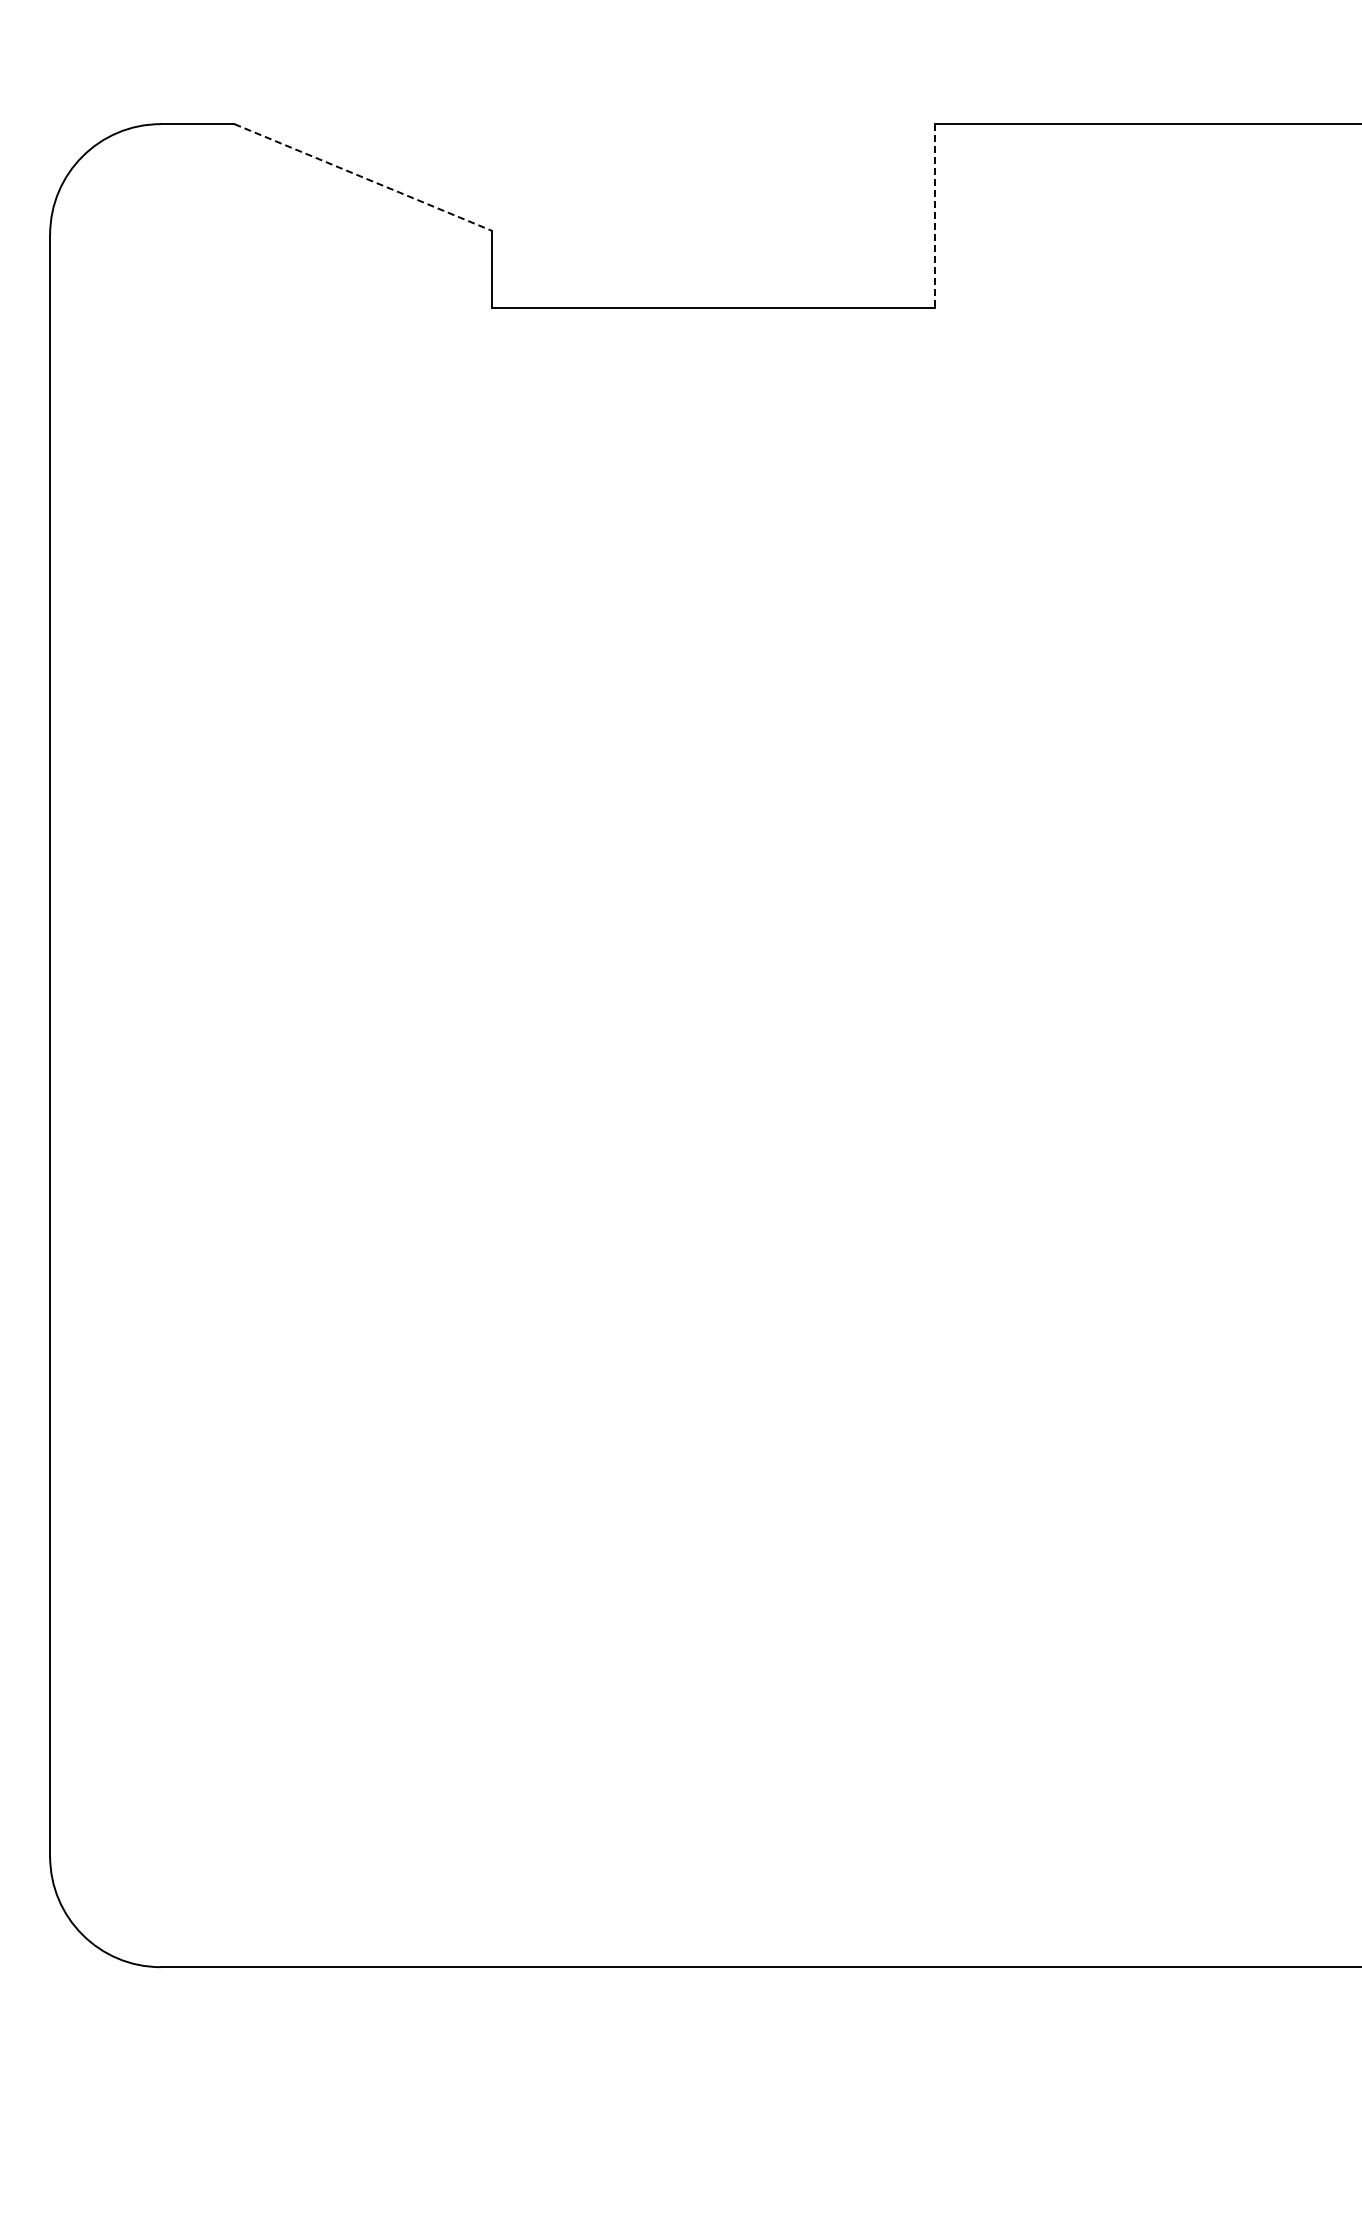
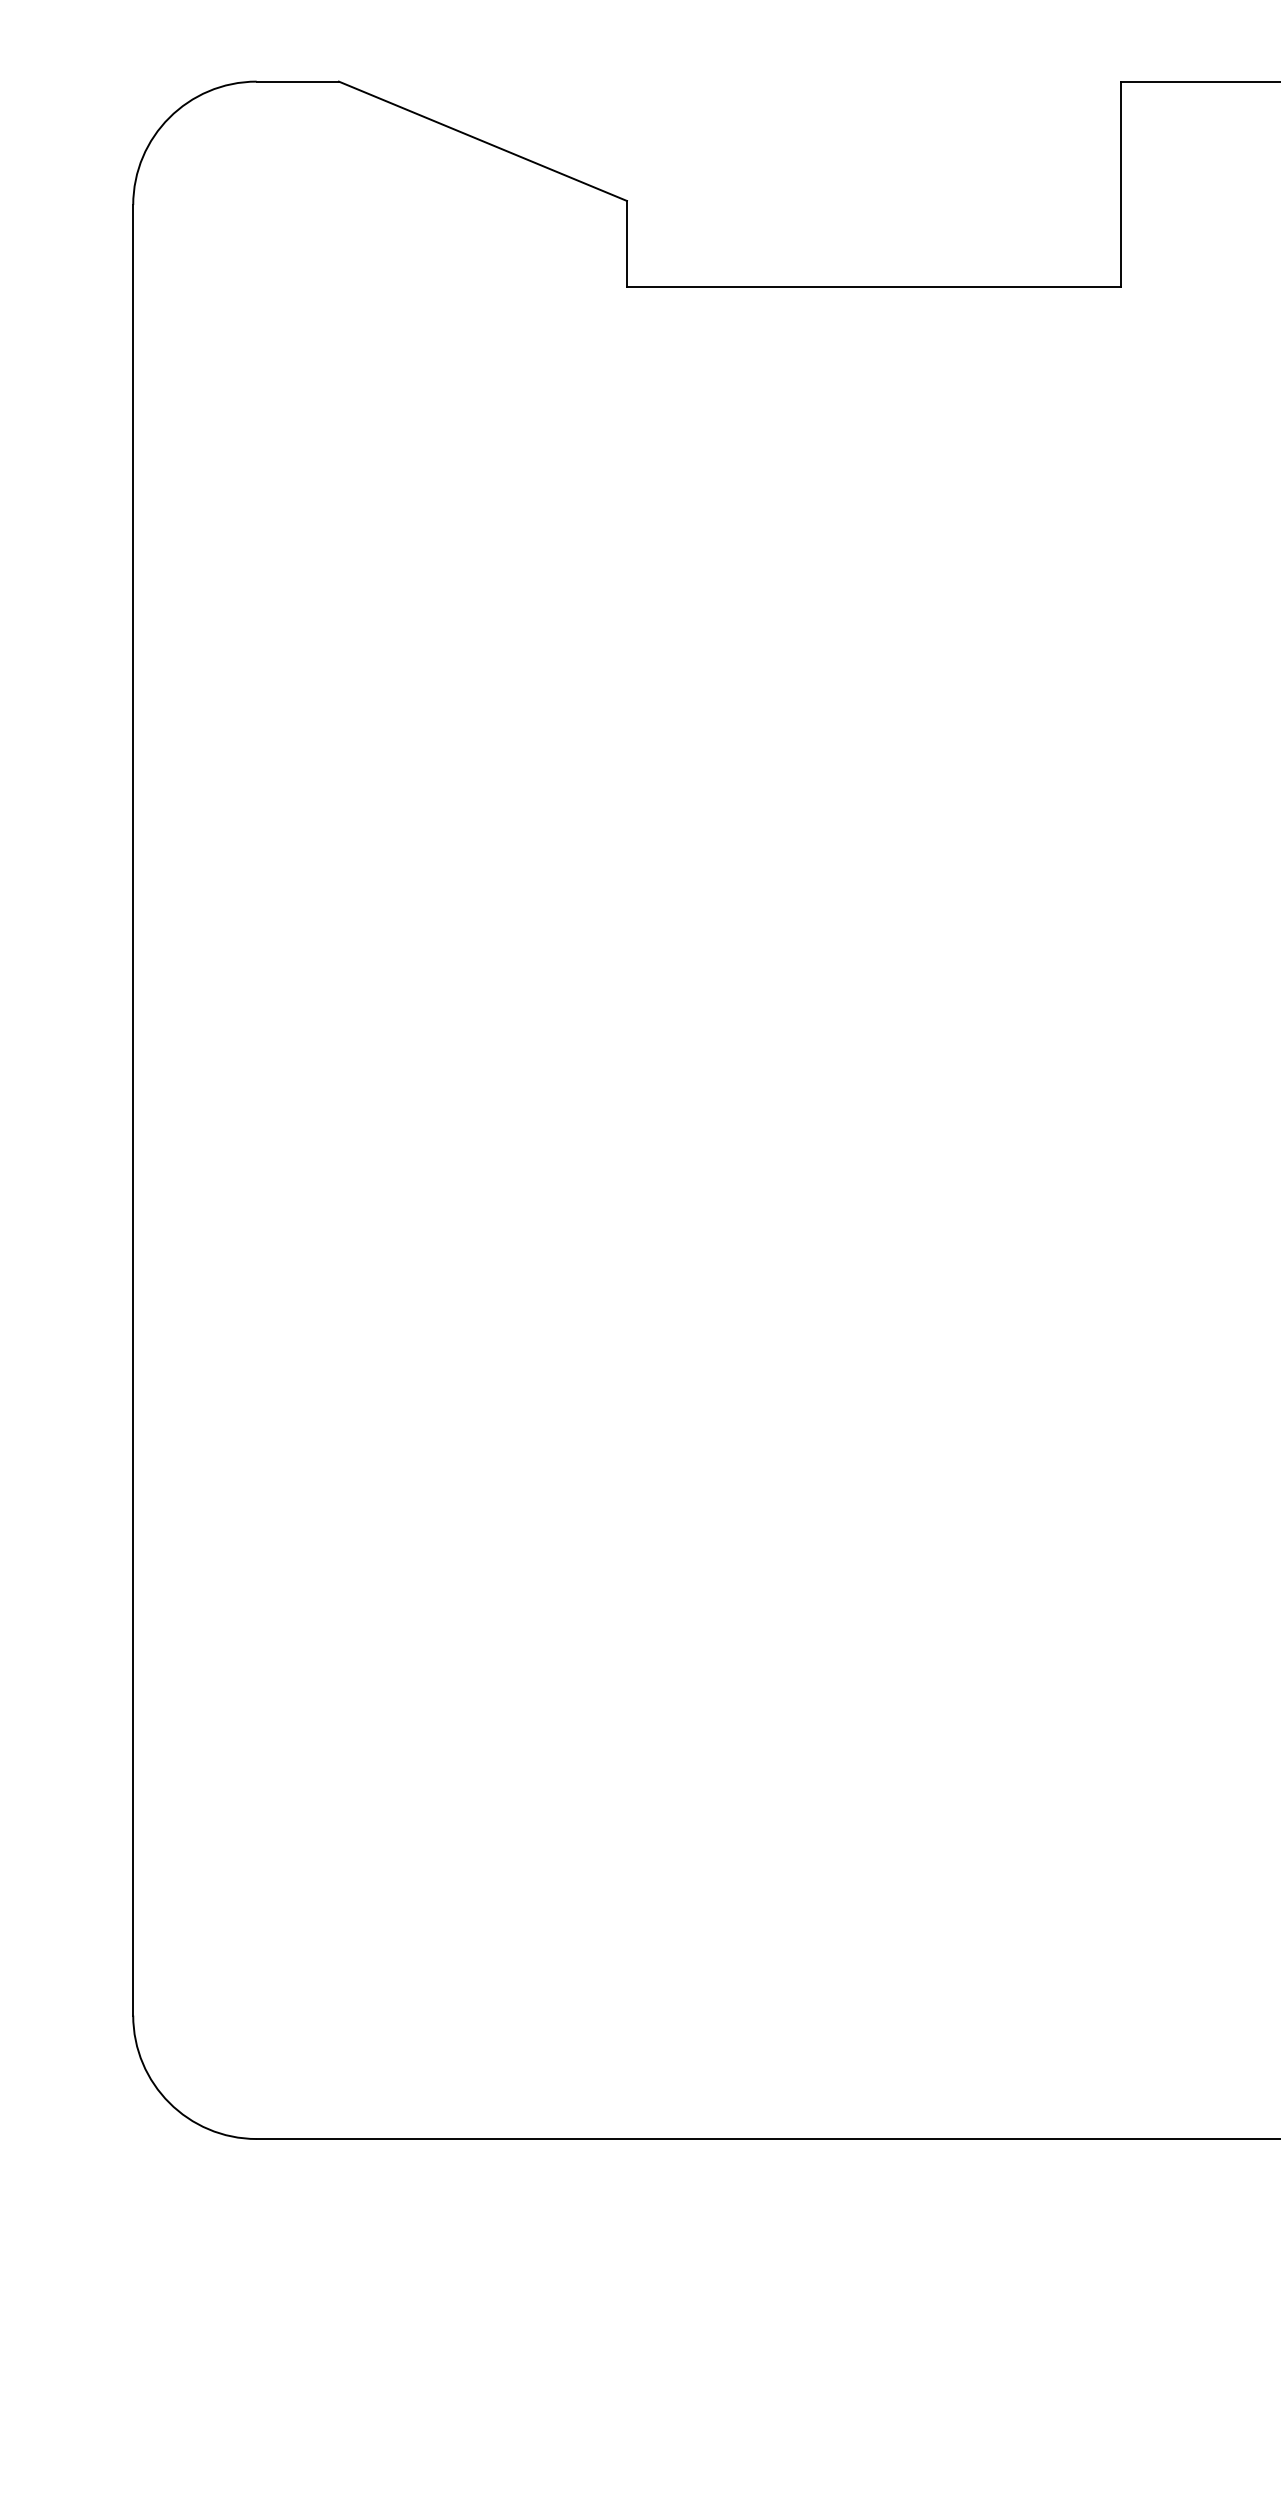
line: (363, 177) -> (483, 141), dashed -> solid
line: (934, 216) -> (1120, 184), dashed -> solid

